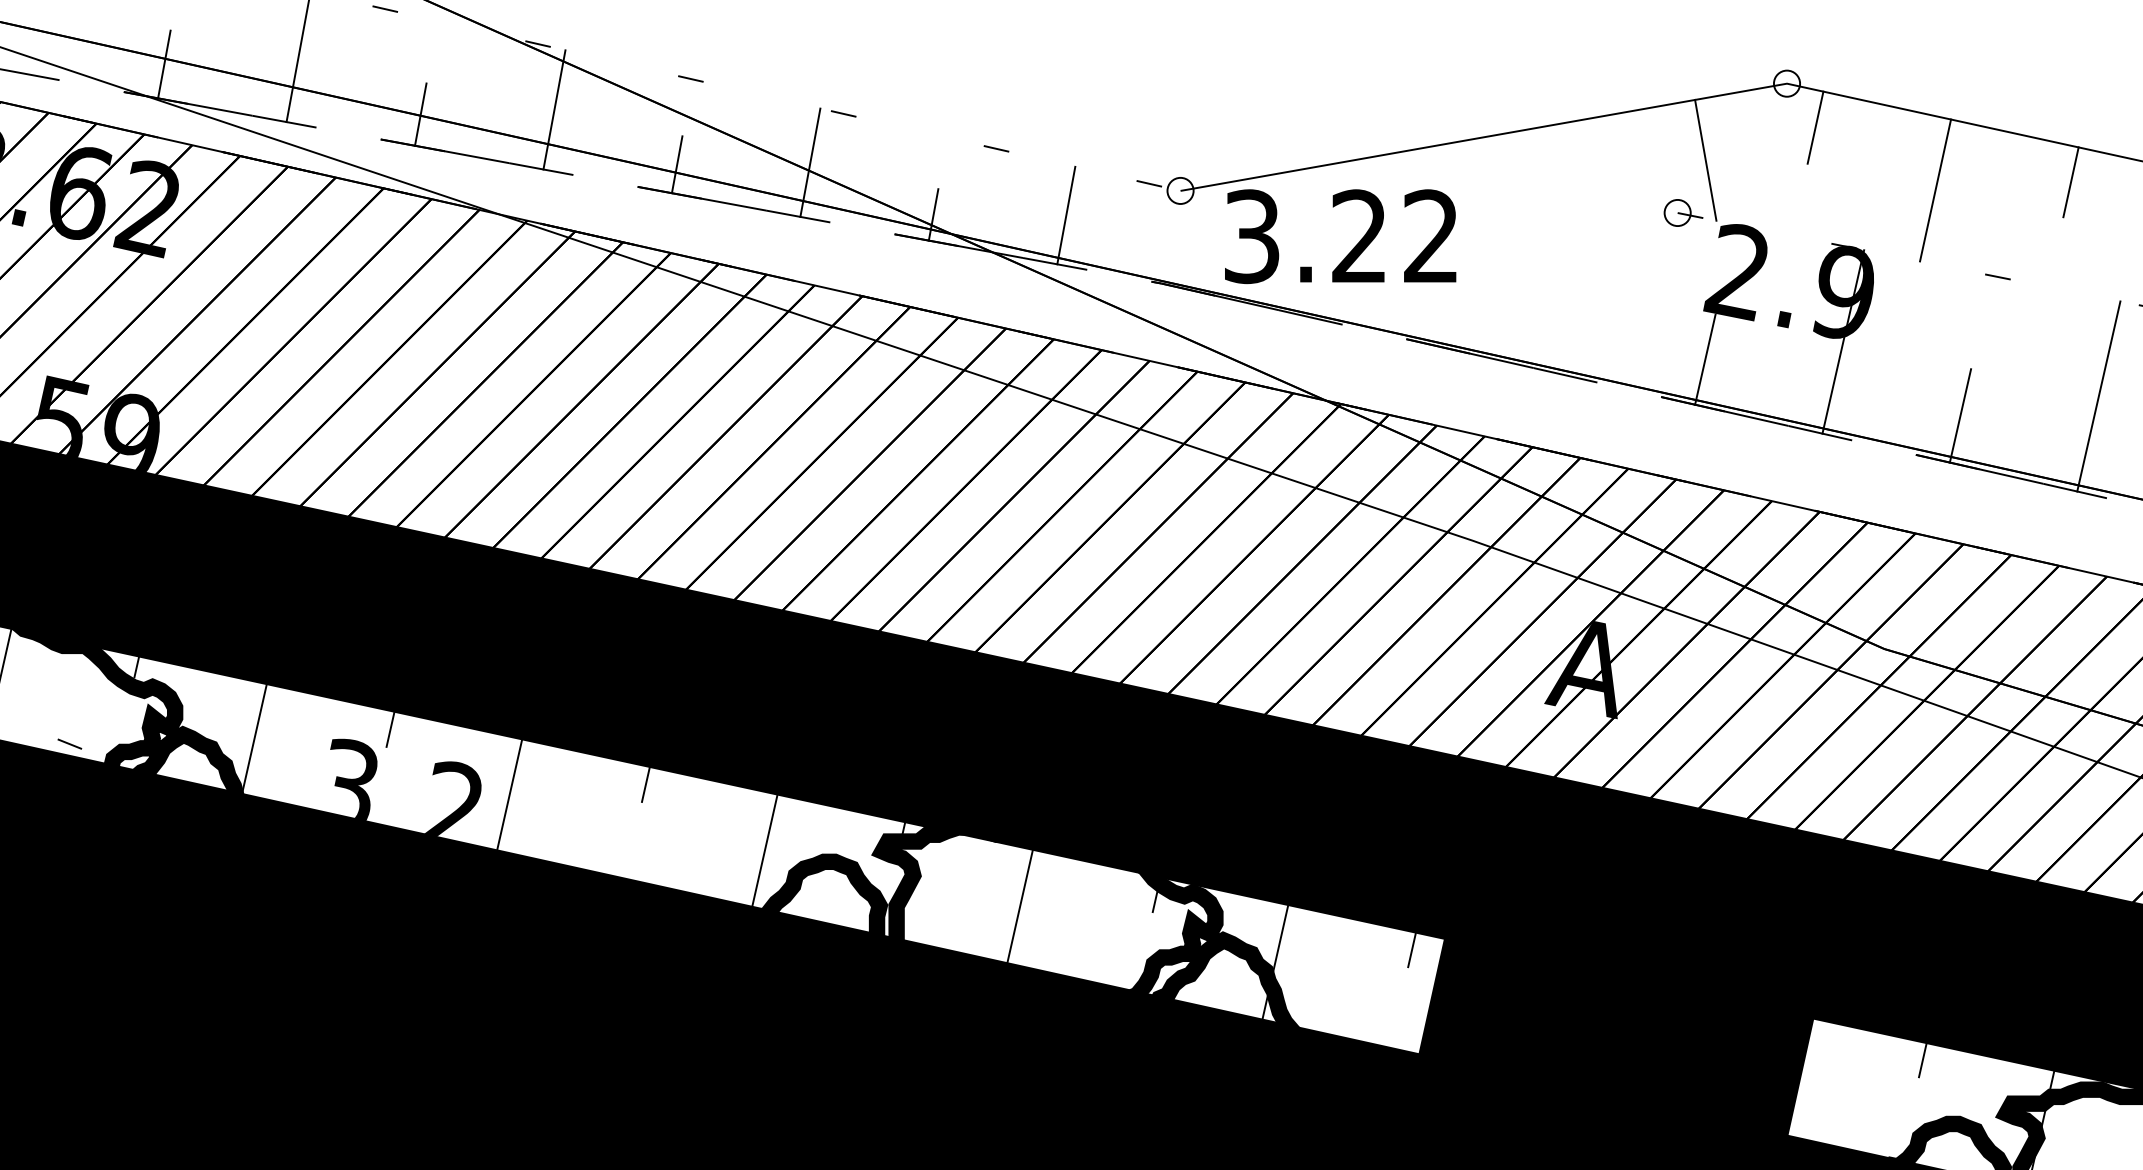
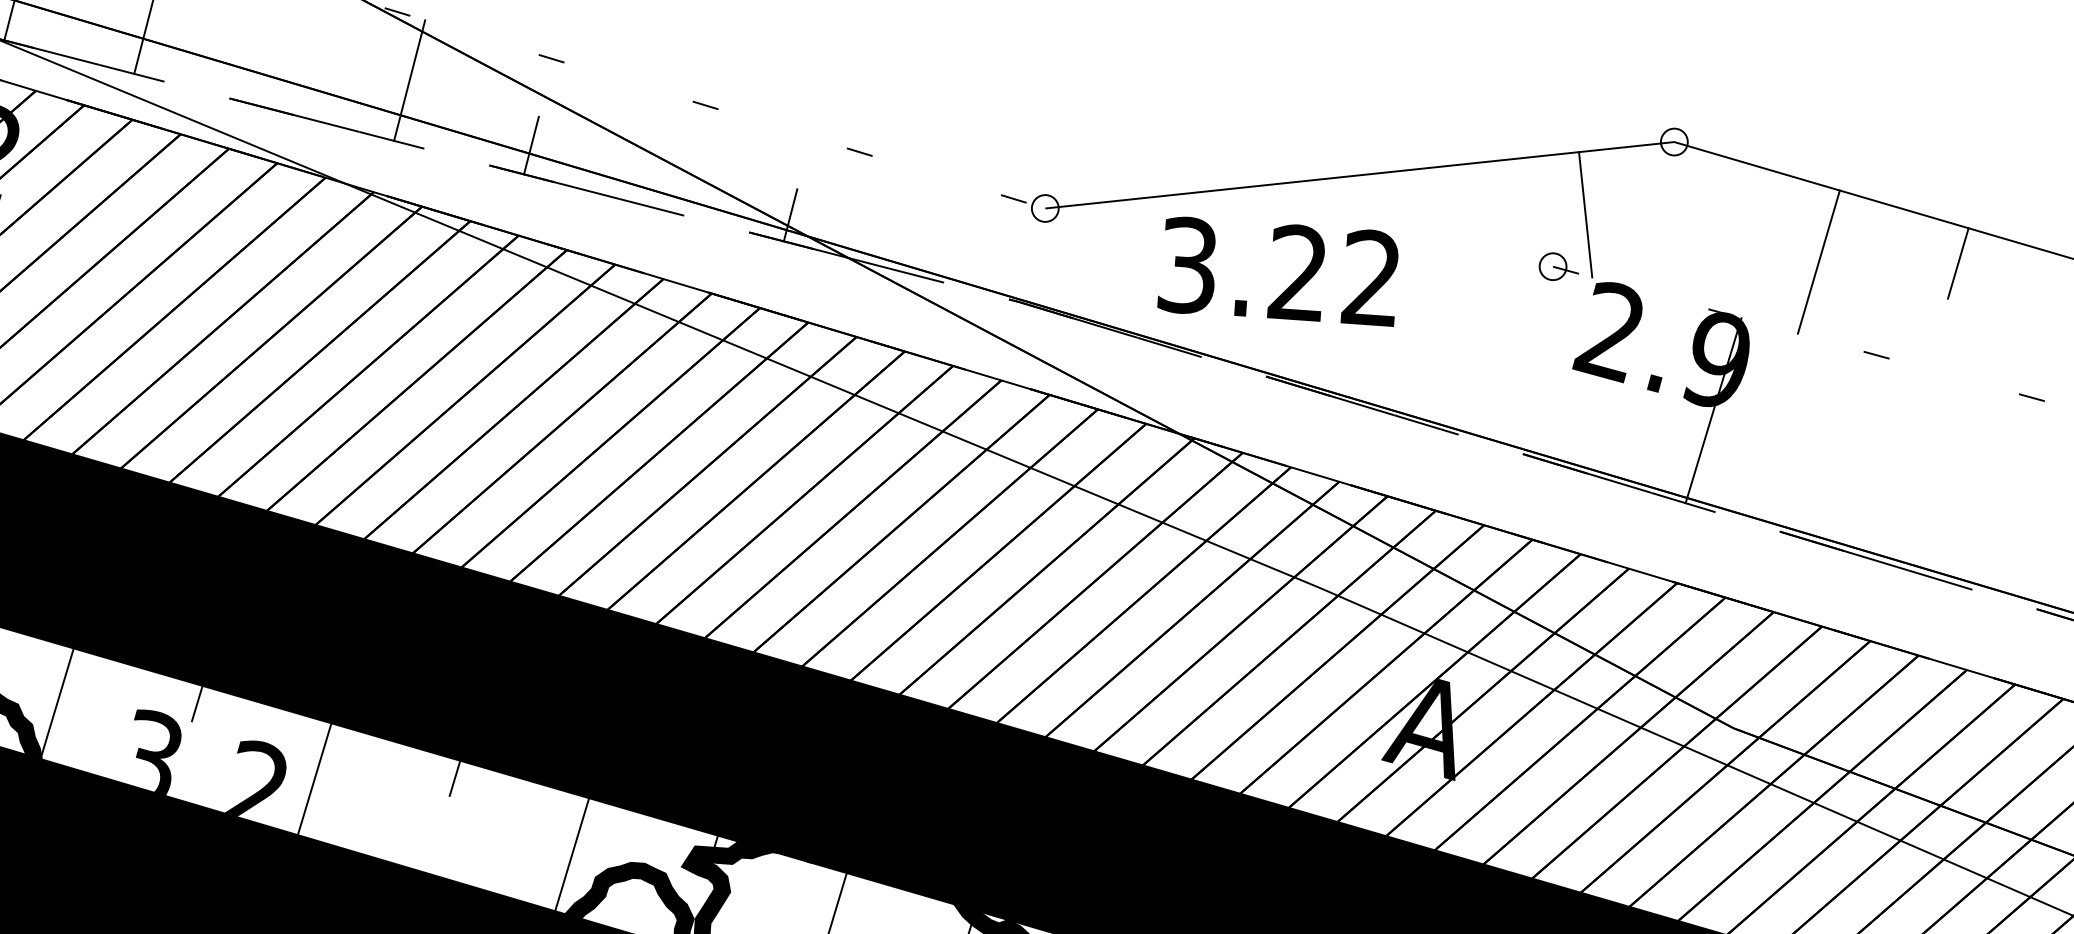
line: (420, 114) -> (272, 75), removed
line: (1815, 127) -> (1700, 189), removed
line: (810, 162) -> (668, 152), removed
line: (1066, 215) -> (926, 225), removed
text: (1340, 236) -> (1278, 271), moved
line: (1705, 359) -> (1571, 418), removed
line: (2098, 396) -> (1971, 484), removed
line: (1960, 415) -> (1828, 494), removed

